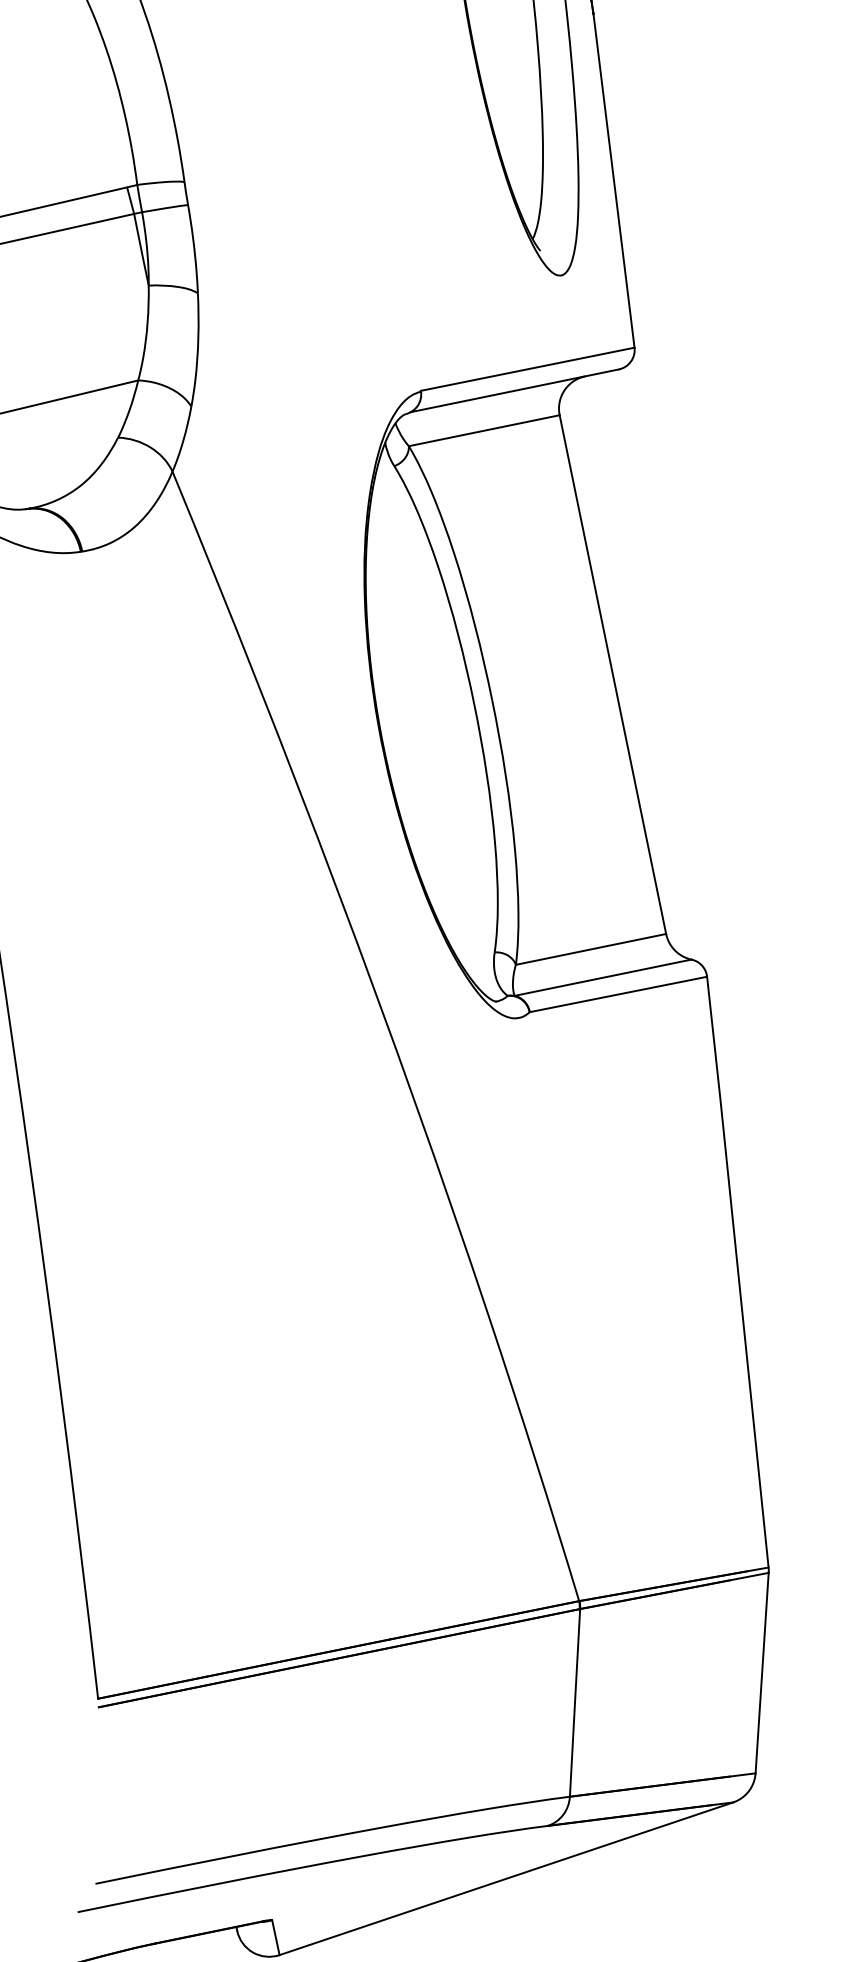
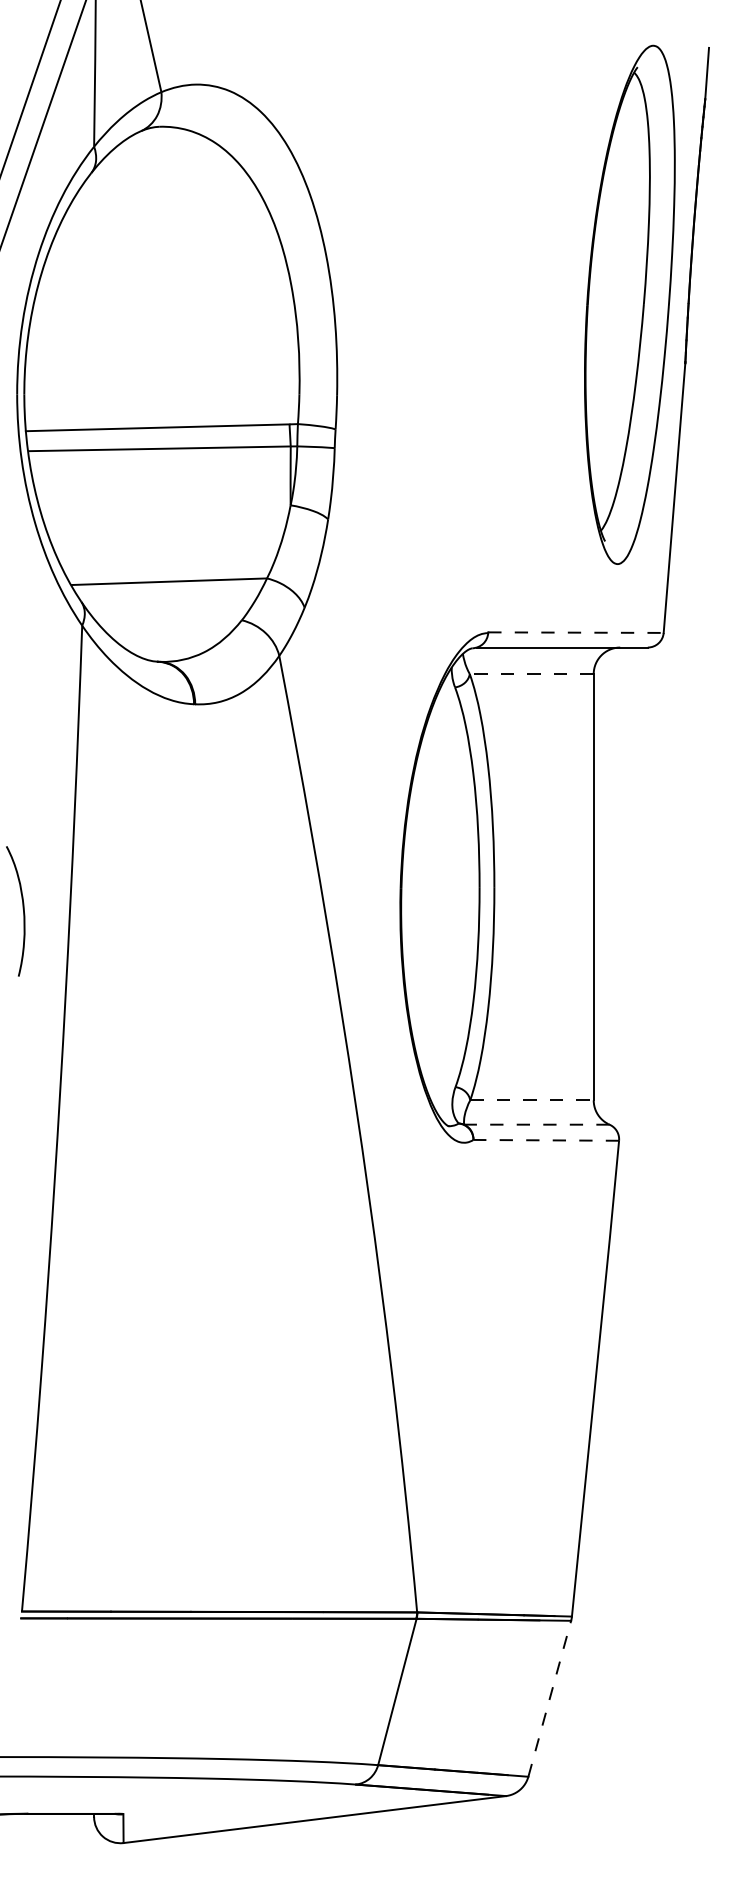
line: (527, 369) -> (575, 632), solid -> dashed
line: (484, 431) -> (531, 674), solid -> dashed
line: (590, 949) -> (531, 1100), solid -> dashed
line: (602, 977) -> (536, 1124), solid -> dashed
line: (618, 994) -> (546, 1140), solid -> dashed
line: (761, 1672) -> (549, 1698), solid -> dashed

